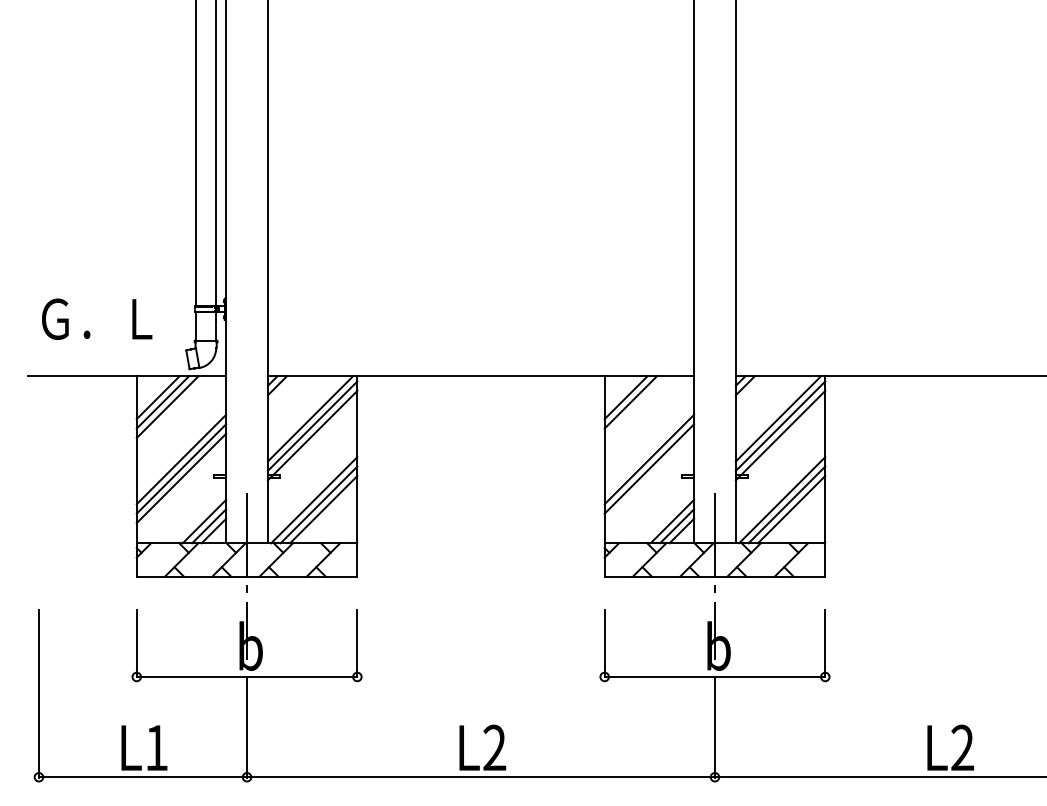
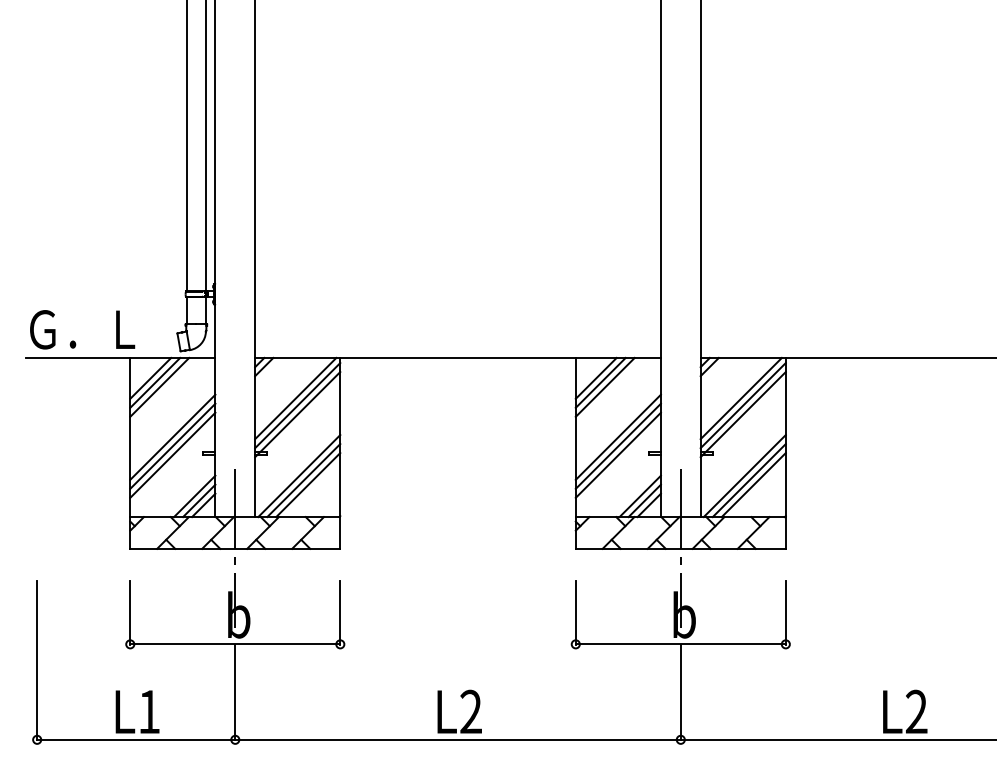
text: (97, 318) -> (82, 329), moved
line: (634, 406) -> (604, 386), added
line: (648, 477) -> (617, 454), added

